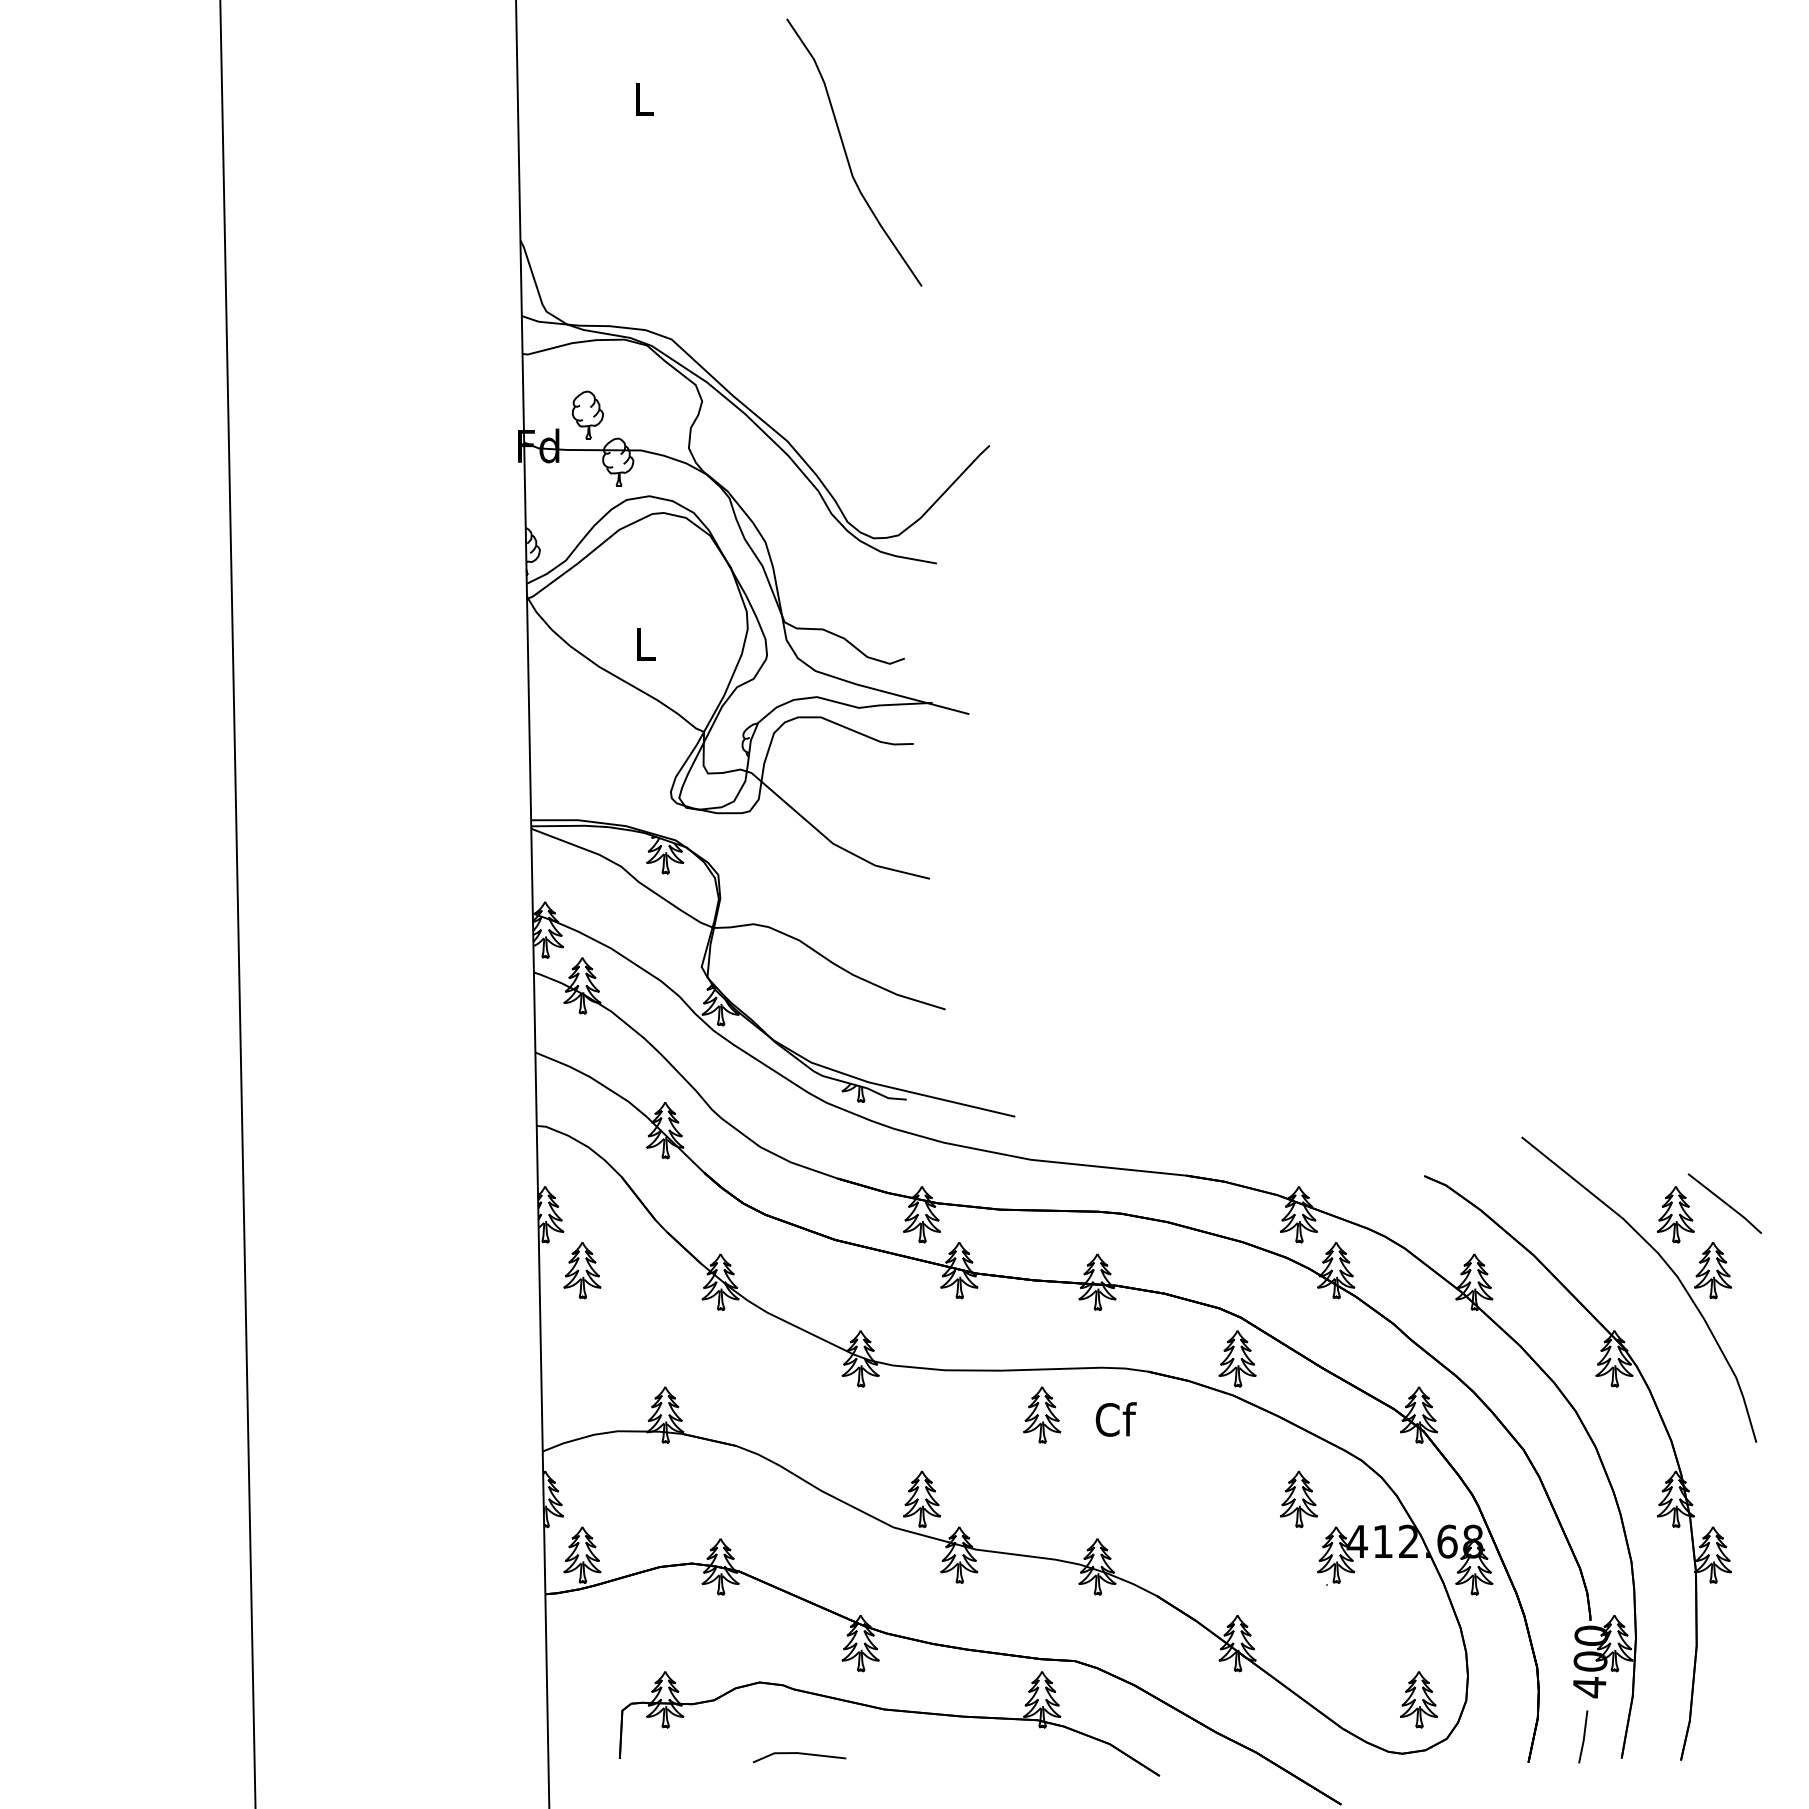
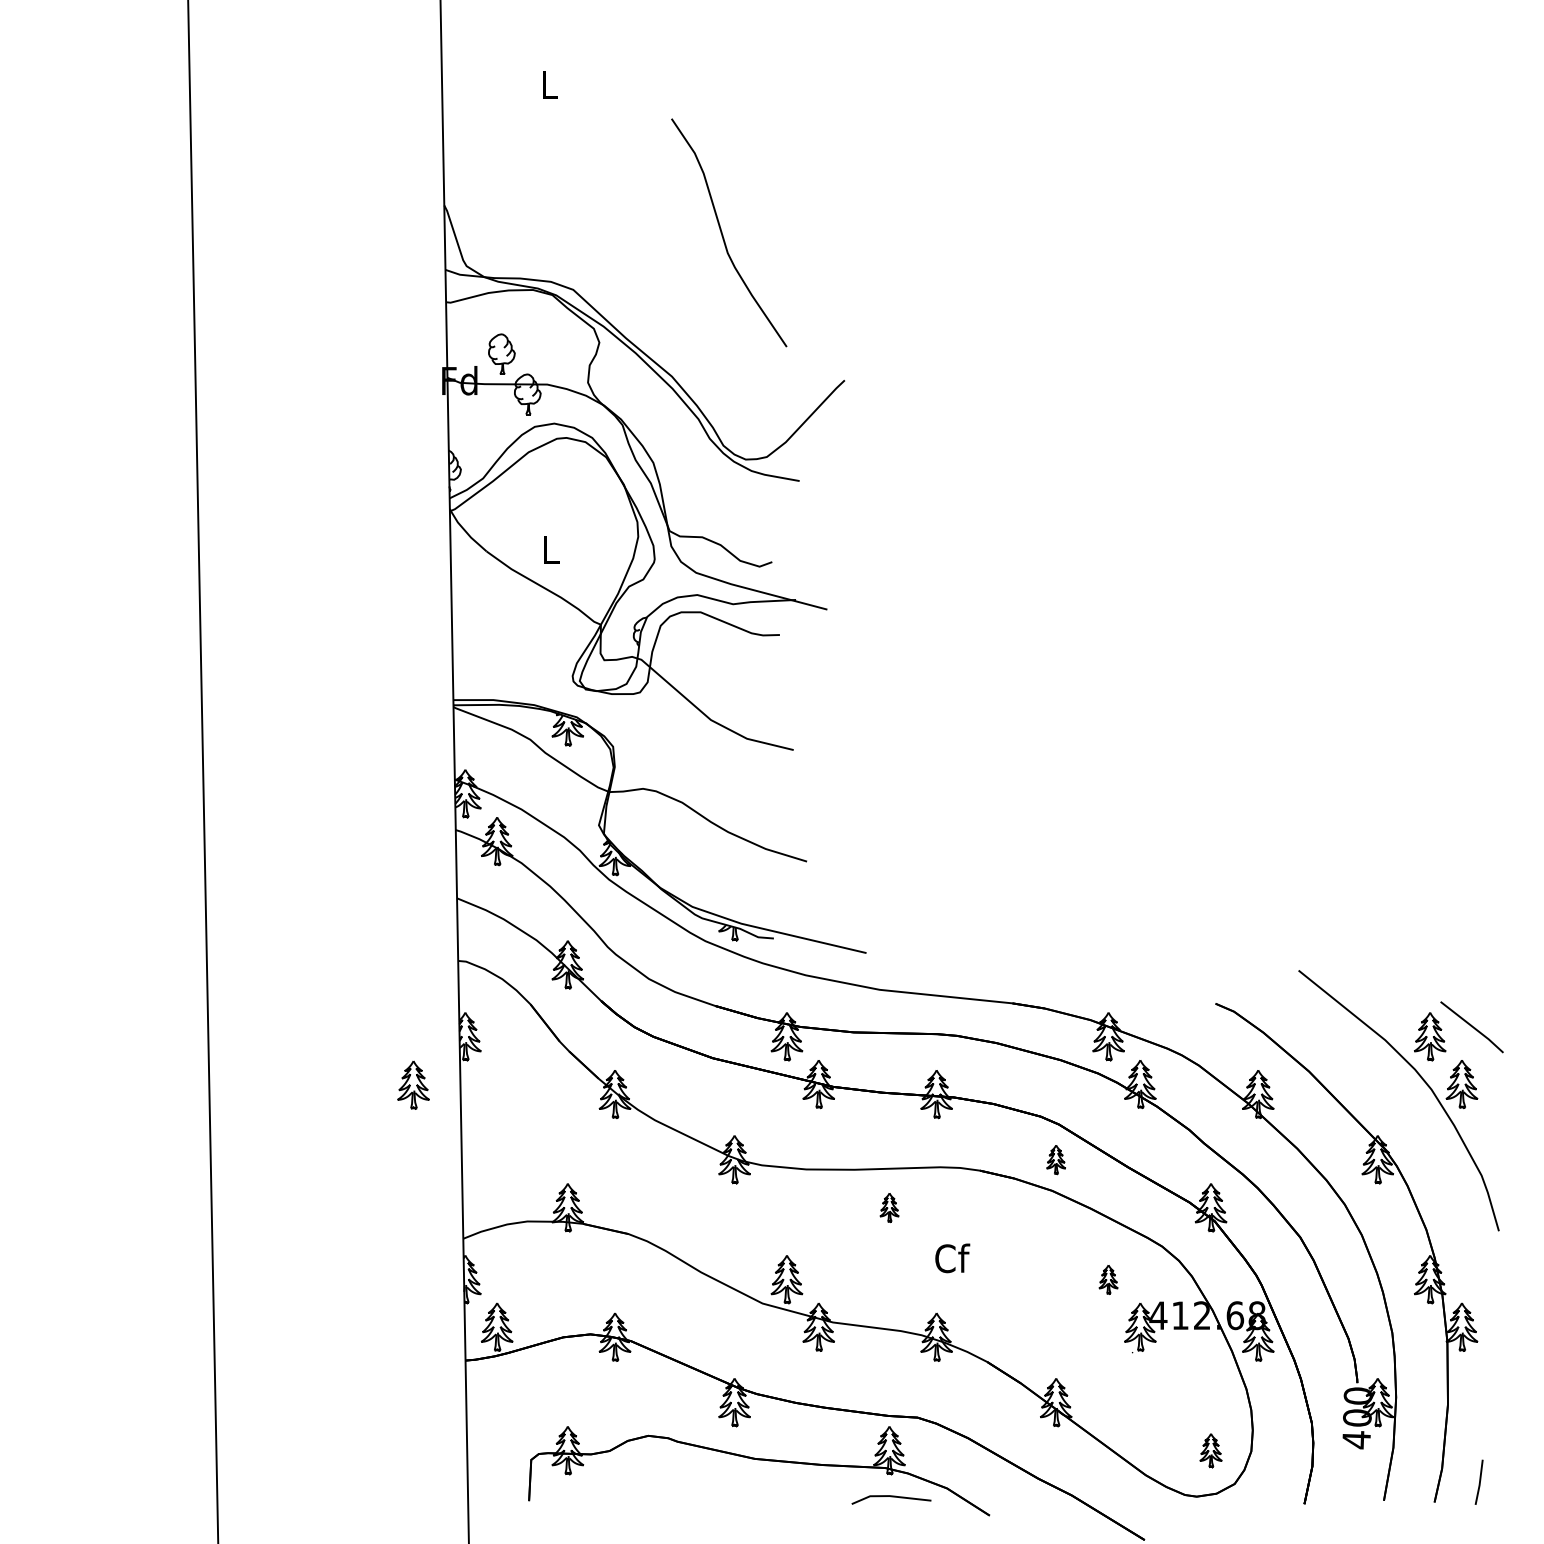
curve: (847, 155) -> (723, 235), moved
part: (582, 1270) -> (413, 1085), moved
part: (1237, 1358) -> (1056, 1159), size x0.6
part: (1042, 1414) -> (889, 1207), size x0.6
text: (1115, 1419) -> (952, 1258), moved
part: (1298, 1499) -> (1108, 1279), size x0.6
part: (1418, 1699) -> (1210, 1450), size x0.7
line: (1583, 1736) -> (1479, 1481), moved
line: (799, 1754) -> (891, 1497), moved

